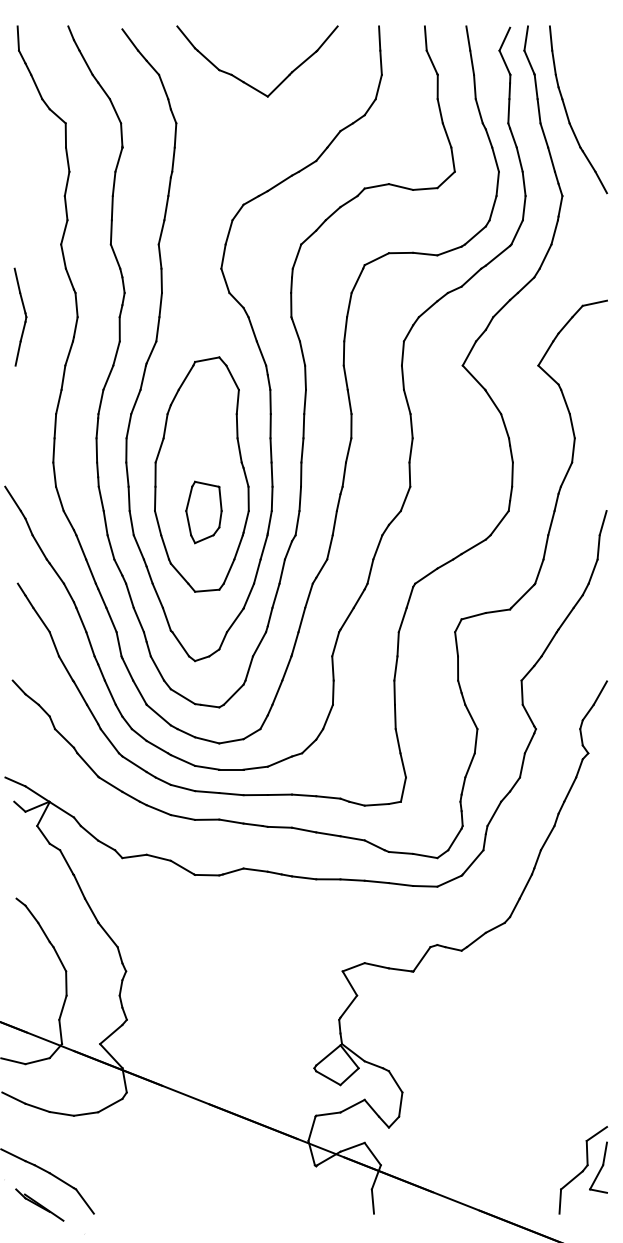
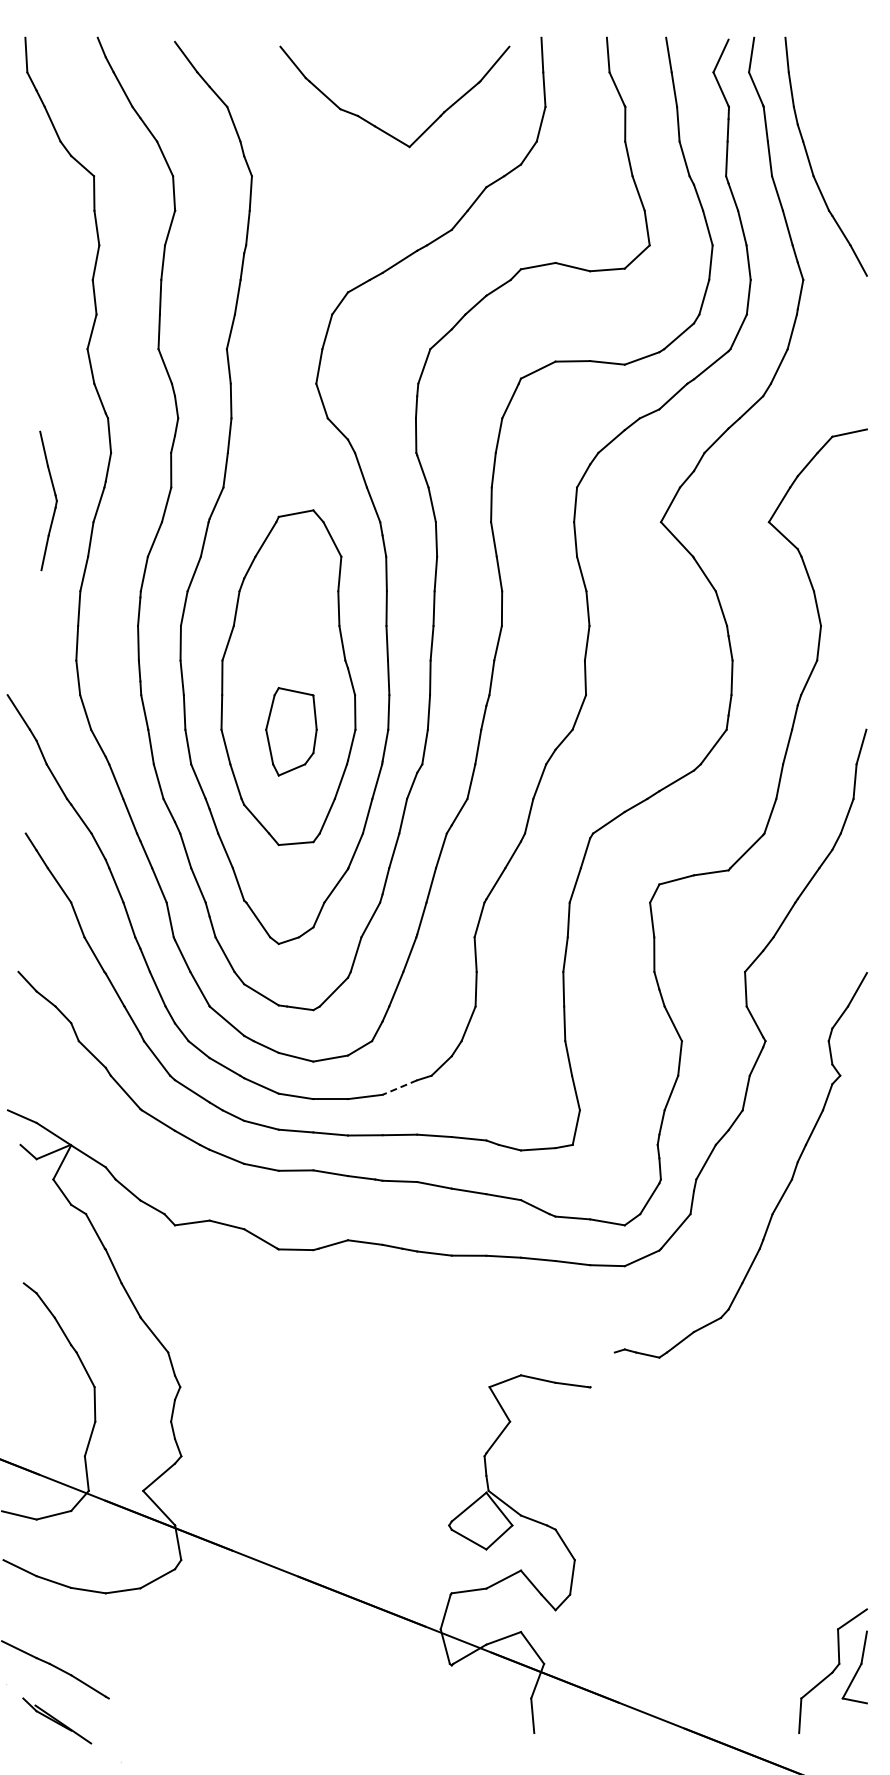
part: (245, 82) -> (377, 126), moved
part: (25, 316) -> (55, 500), moved
line: (279, 761) -> (399, 1087), solid -> dashed
line: (421, 959) -> (602, 1369), removed
line: (84, 1201) -> (121, 1715), removed

